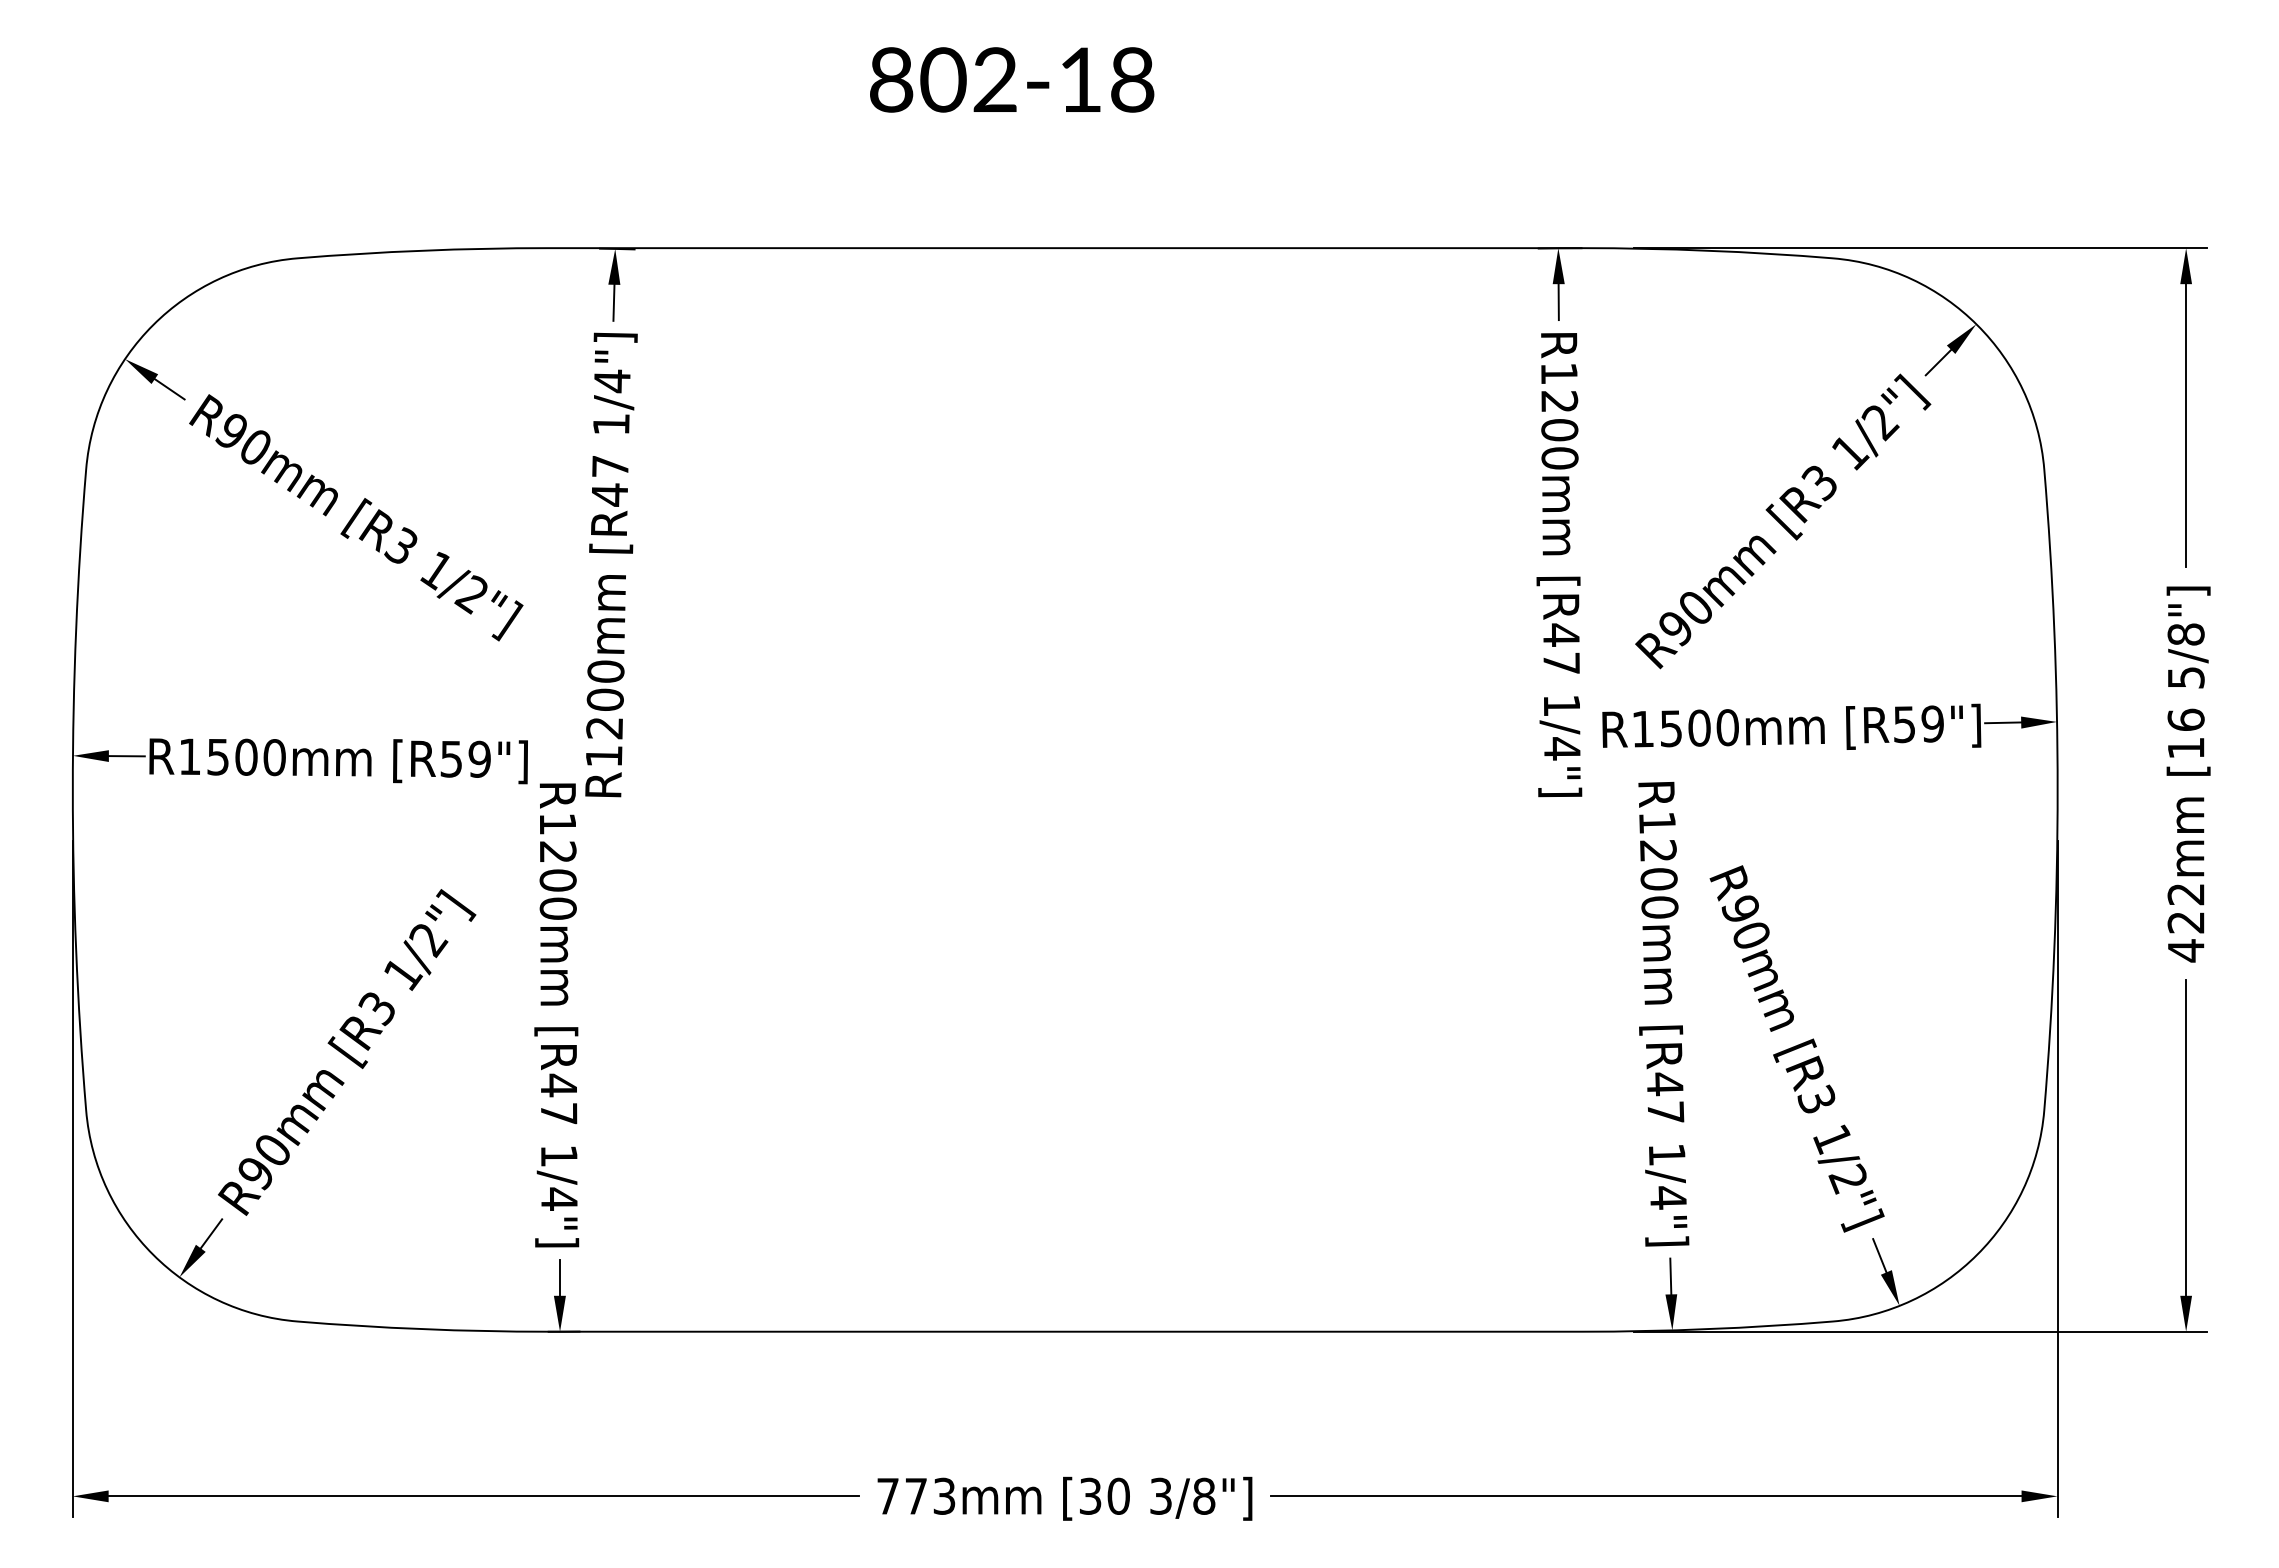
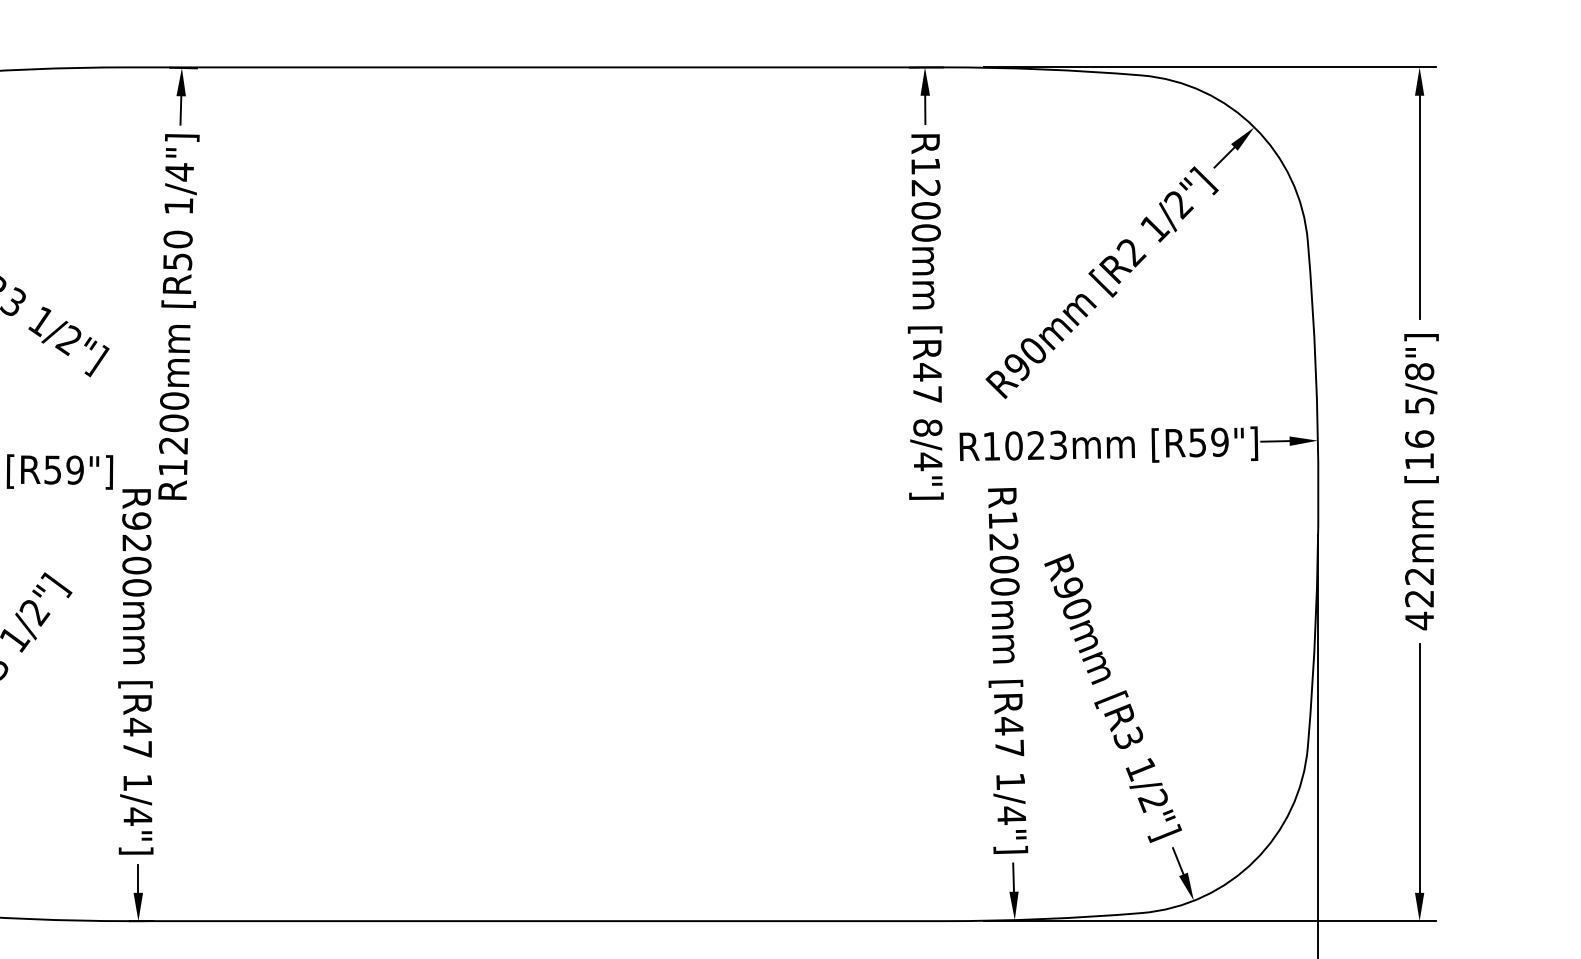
text: (610, 480) -> (178, 250), [R47 -> [R50
text: (1820, 483) -> (1131, 252), [R3 -> [R2
text: (1561, 705) -> (927, 427), 1/4"] -> 8/4"]
text: (1699, 728) -> (1036, 445), R1500mm -> R1023mm
text: (557, 823) -> (136, 520), R1200mm -> R9200mm

